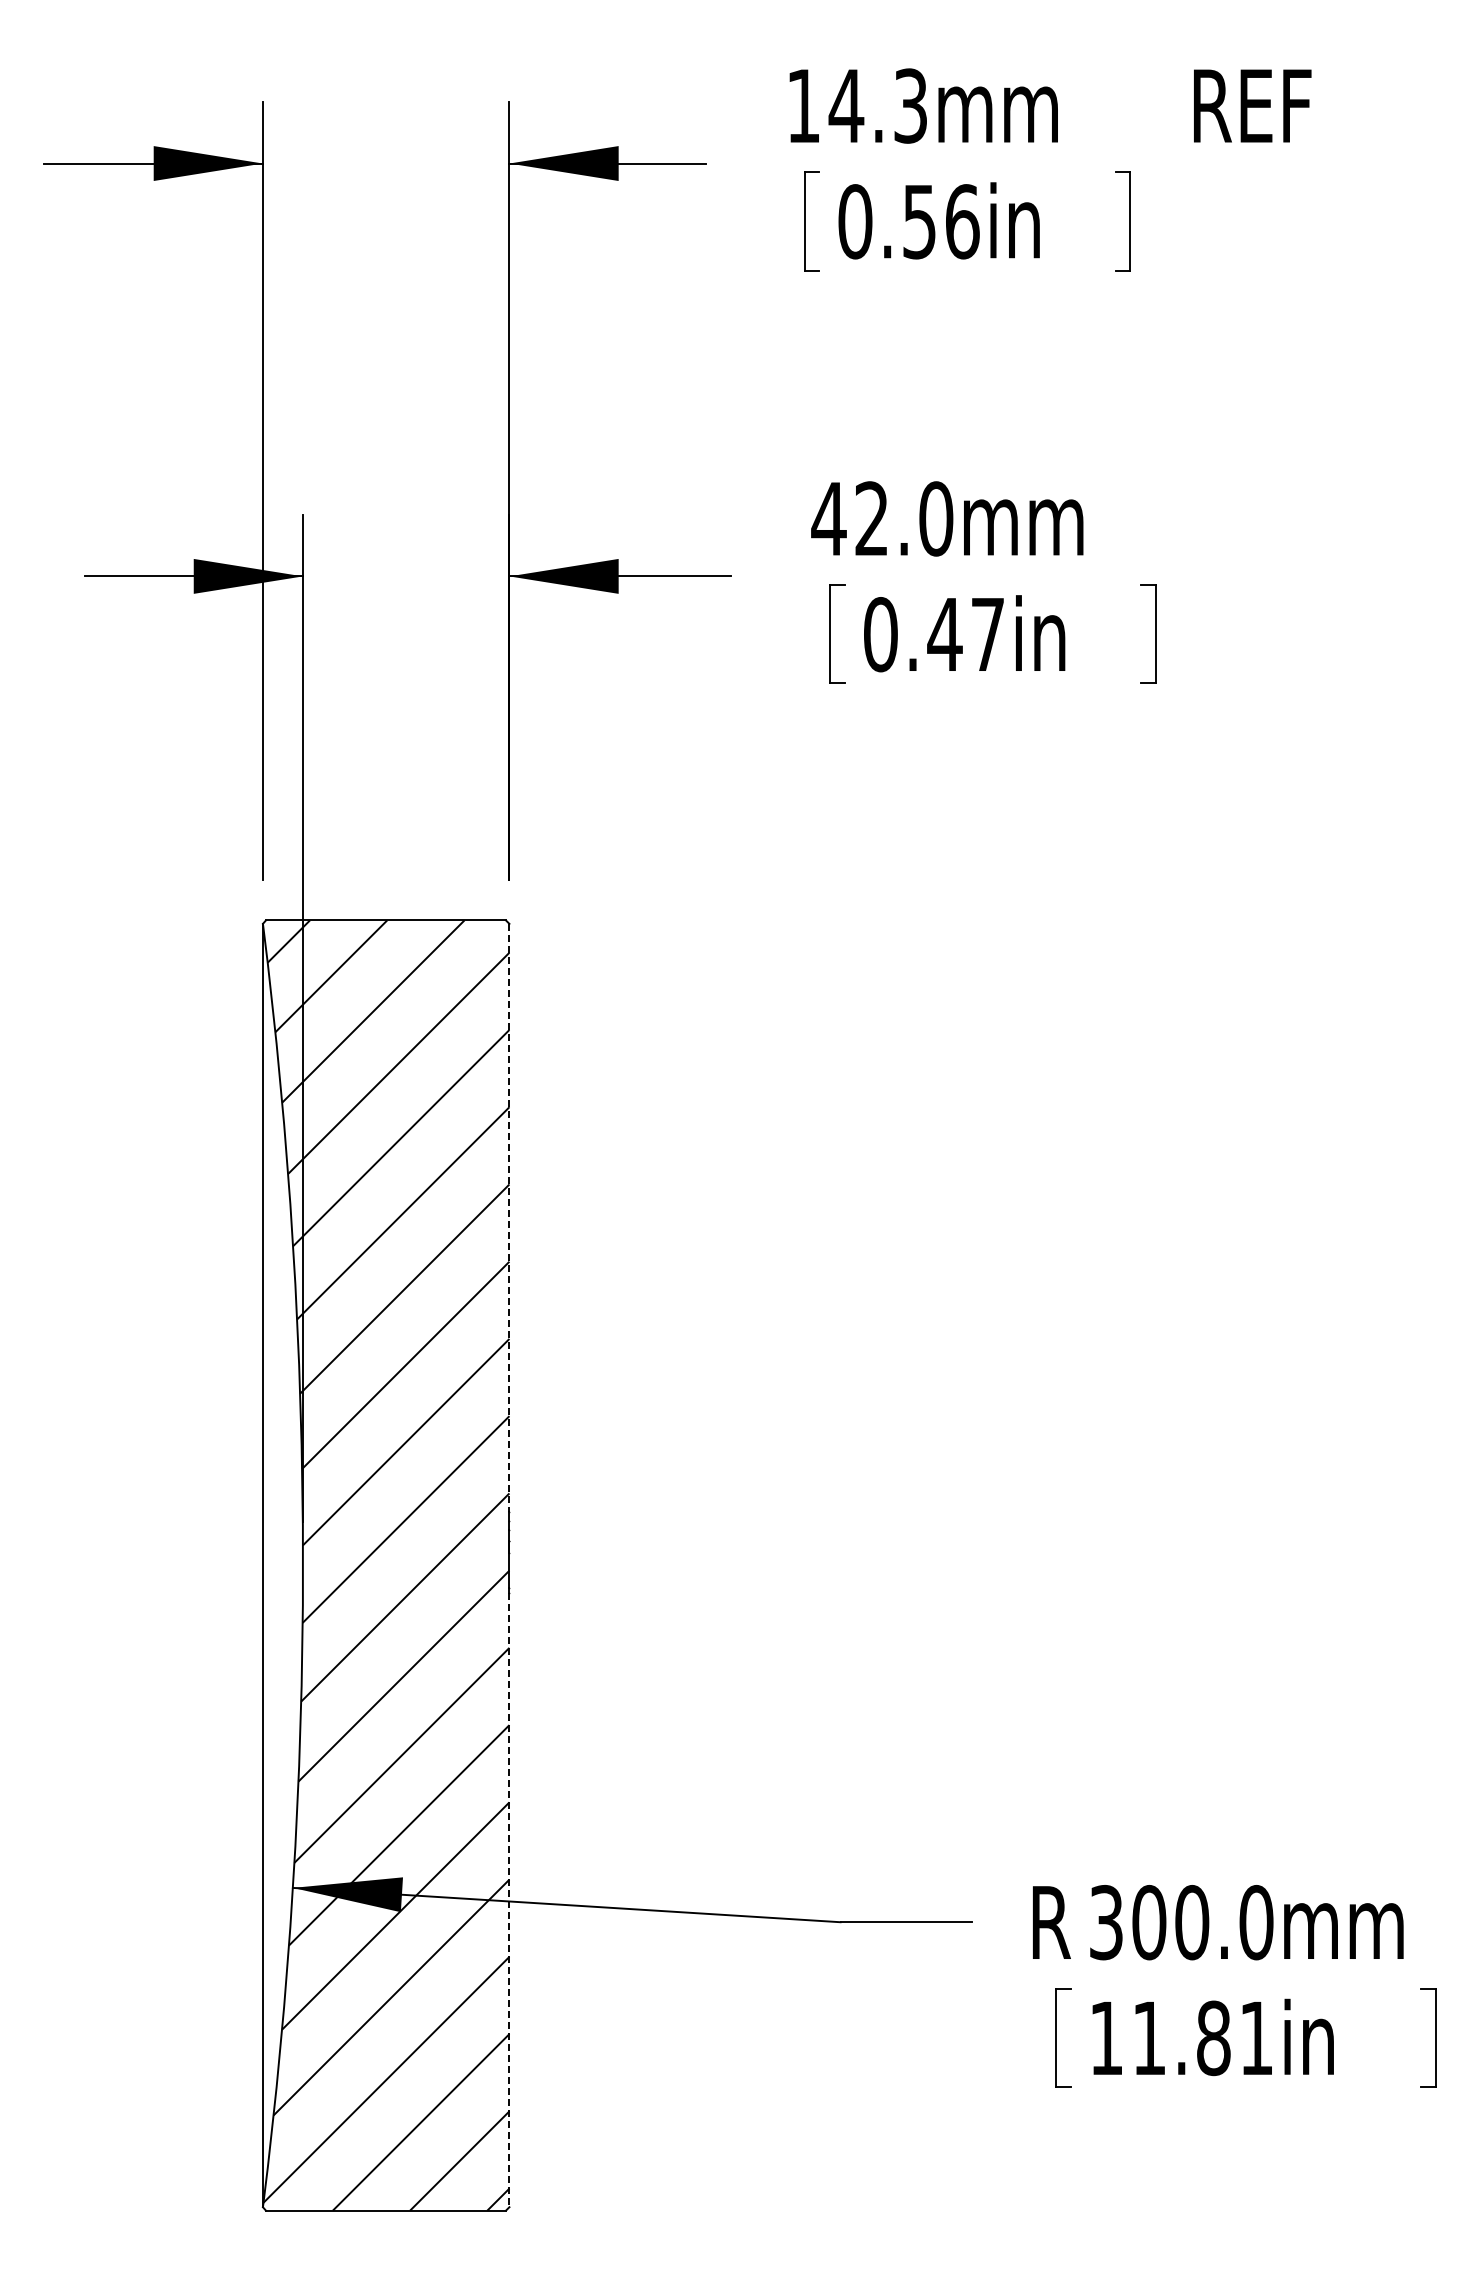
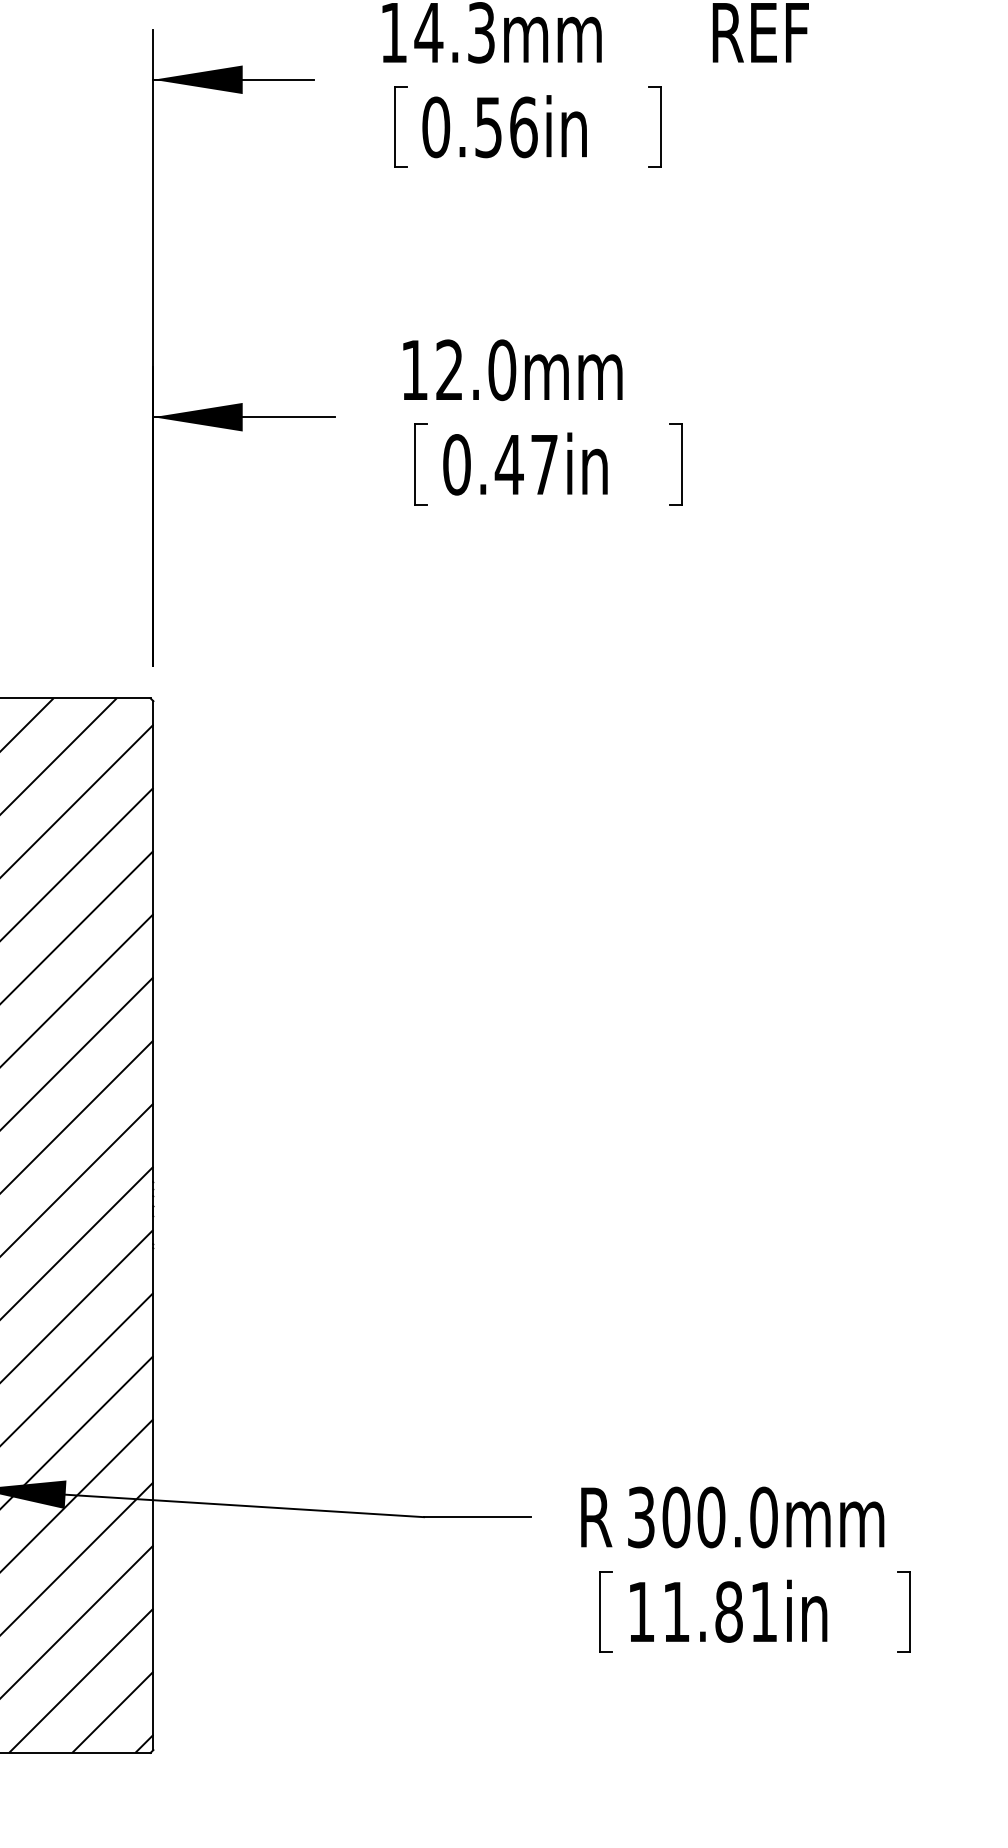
text: (828, 518) -> (414, 369), 42.0mm -> 12.0mm
line: (509, 1218) -> (153, 942), dashed -> solid
line: (509, 1900) -> (153, 1499), dashed -> solid

